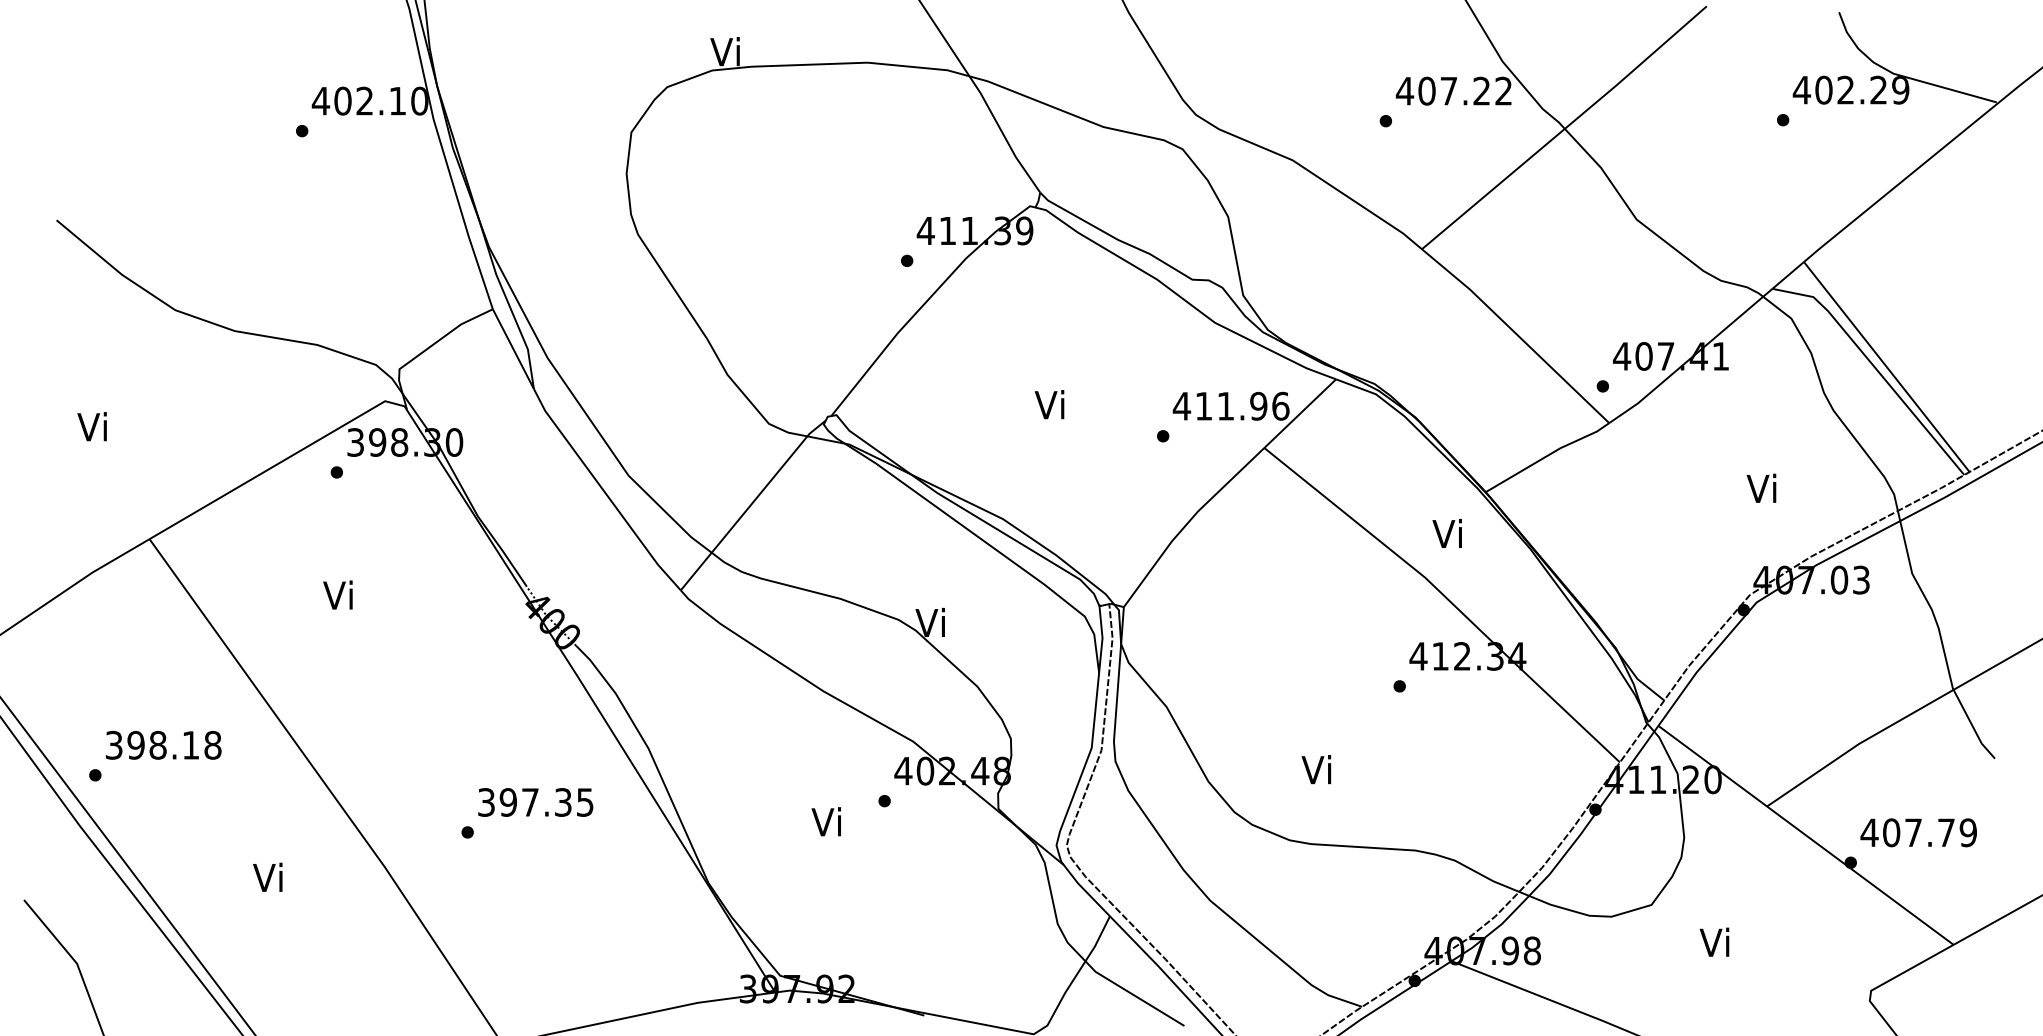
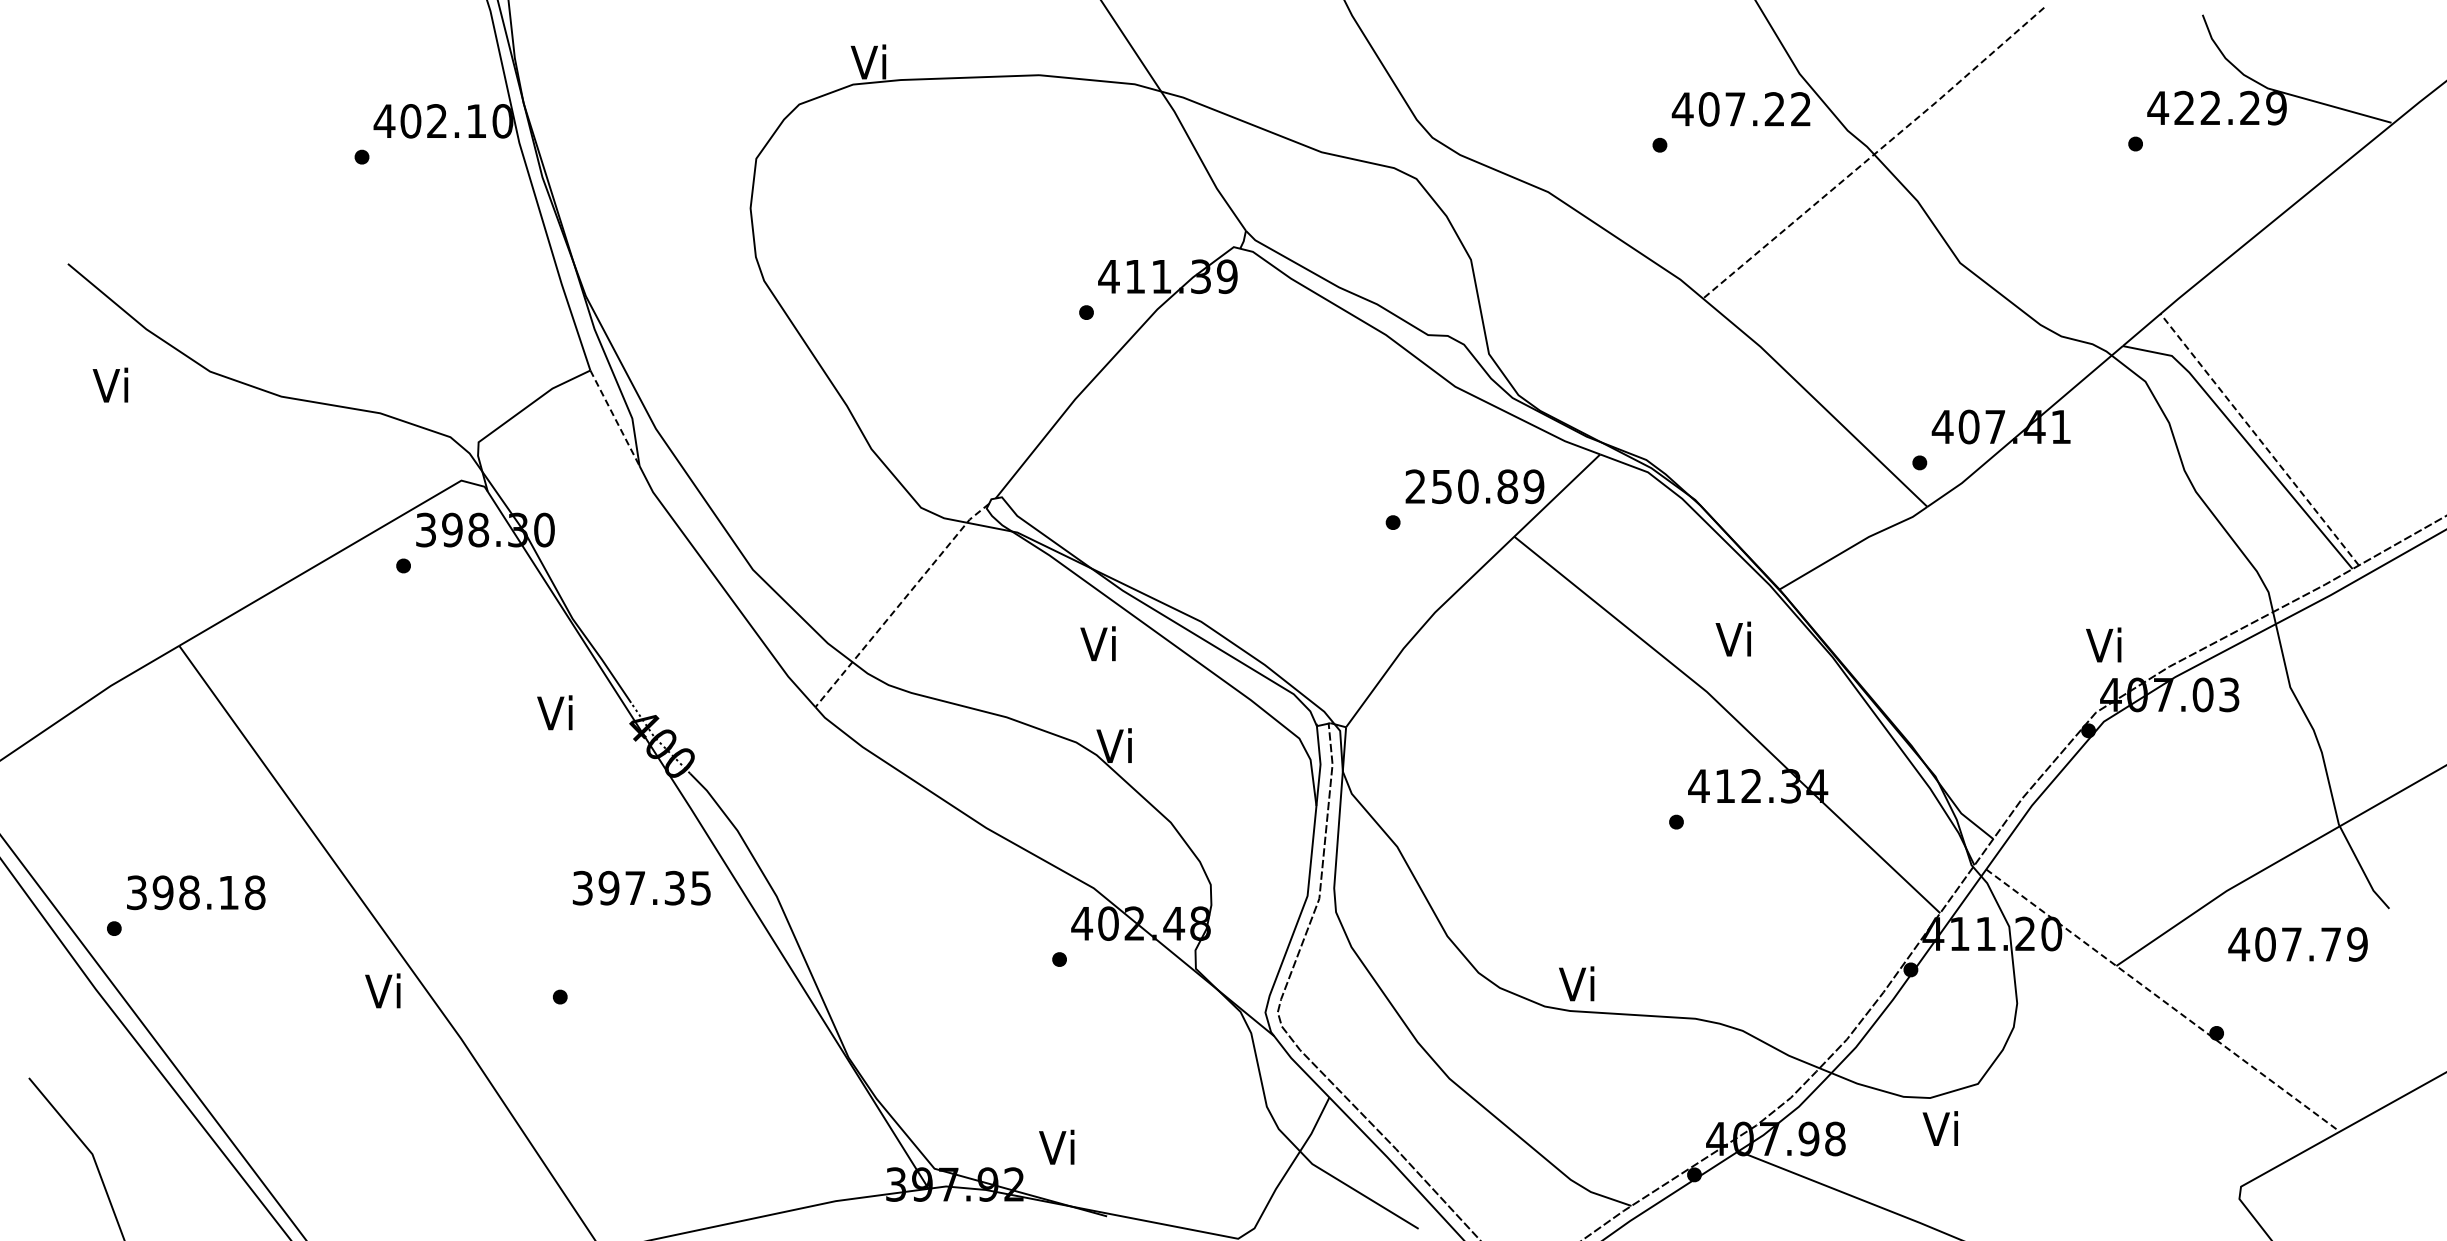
text: (1823, 89) -> (2184, 107), 402.29 -> 422.29
line: (1565, 128) -> (1874, 154), solid -> dashed
line: (513, 349) -> (615, 418), solid -> dashed
line: (1886, 366) -> (2259, 439), solid -> dashed
text: (1049, 404) -> (1097, 643), moved
text: (1231, 406) -> (1474, 486), 411.96 -> 250.89
text: (92, 426) -> (110, 384), moved
text: (1761, 487) -> (2103, 644), moved
line: (752, 503) -> (901, 603), solid -> dashed
text: (337, 594) -> (554, 712), moved
text: (1316, 769) -> (1576, 983), moved
text: (535, 801) -> (641, 887), moved
text: (826, 821) -> (1056, 1146), moved
text: (1918, 832) -> (2297, 944), moved
line: (1806, 835) -> (2163, 1000), solid -> dashed
text: (267, 877) -> (382, 990), moved
text: (1713, 942) -> (1939, 1128), moved

